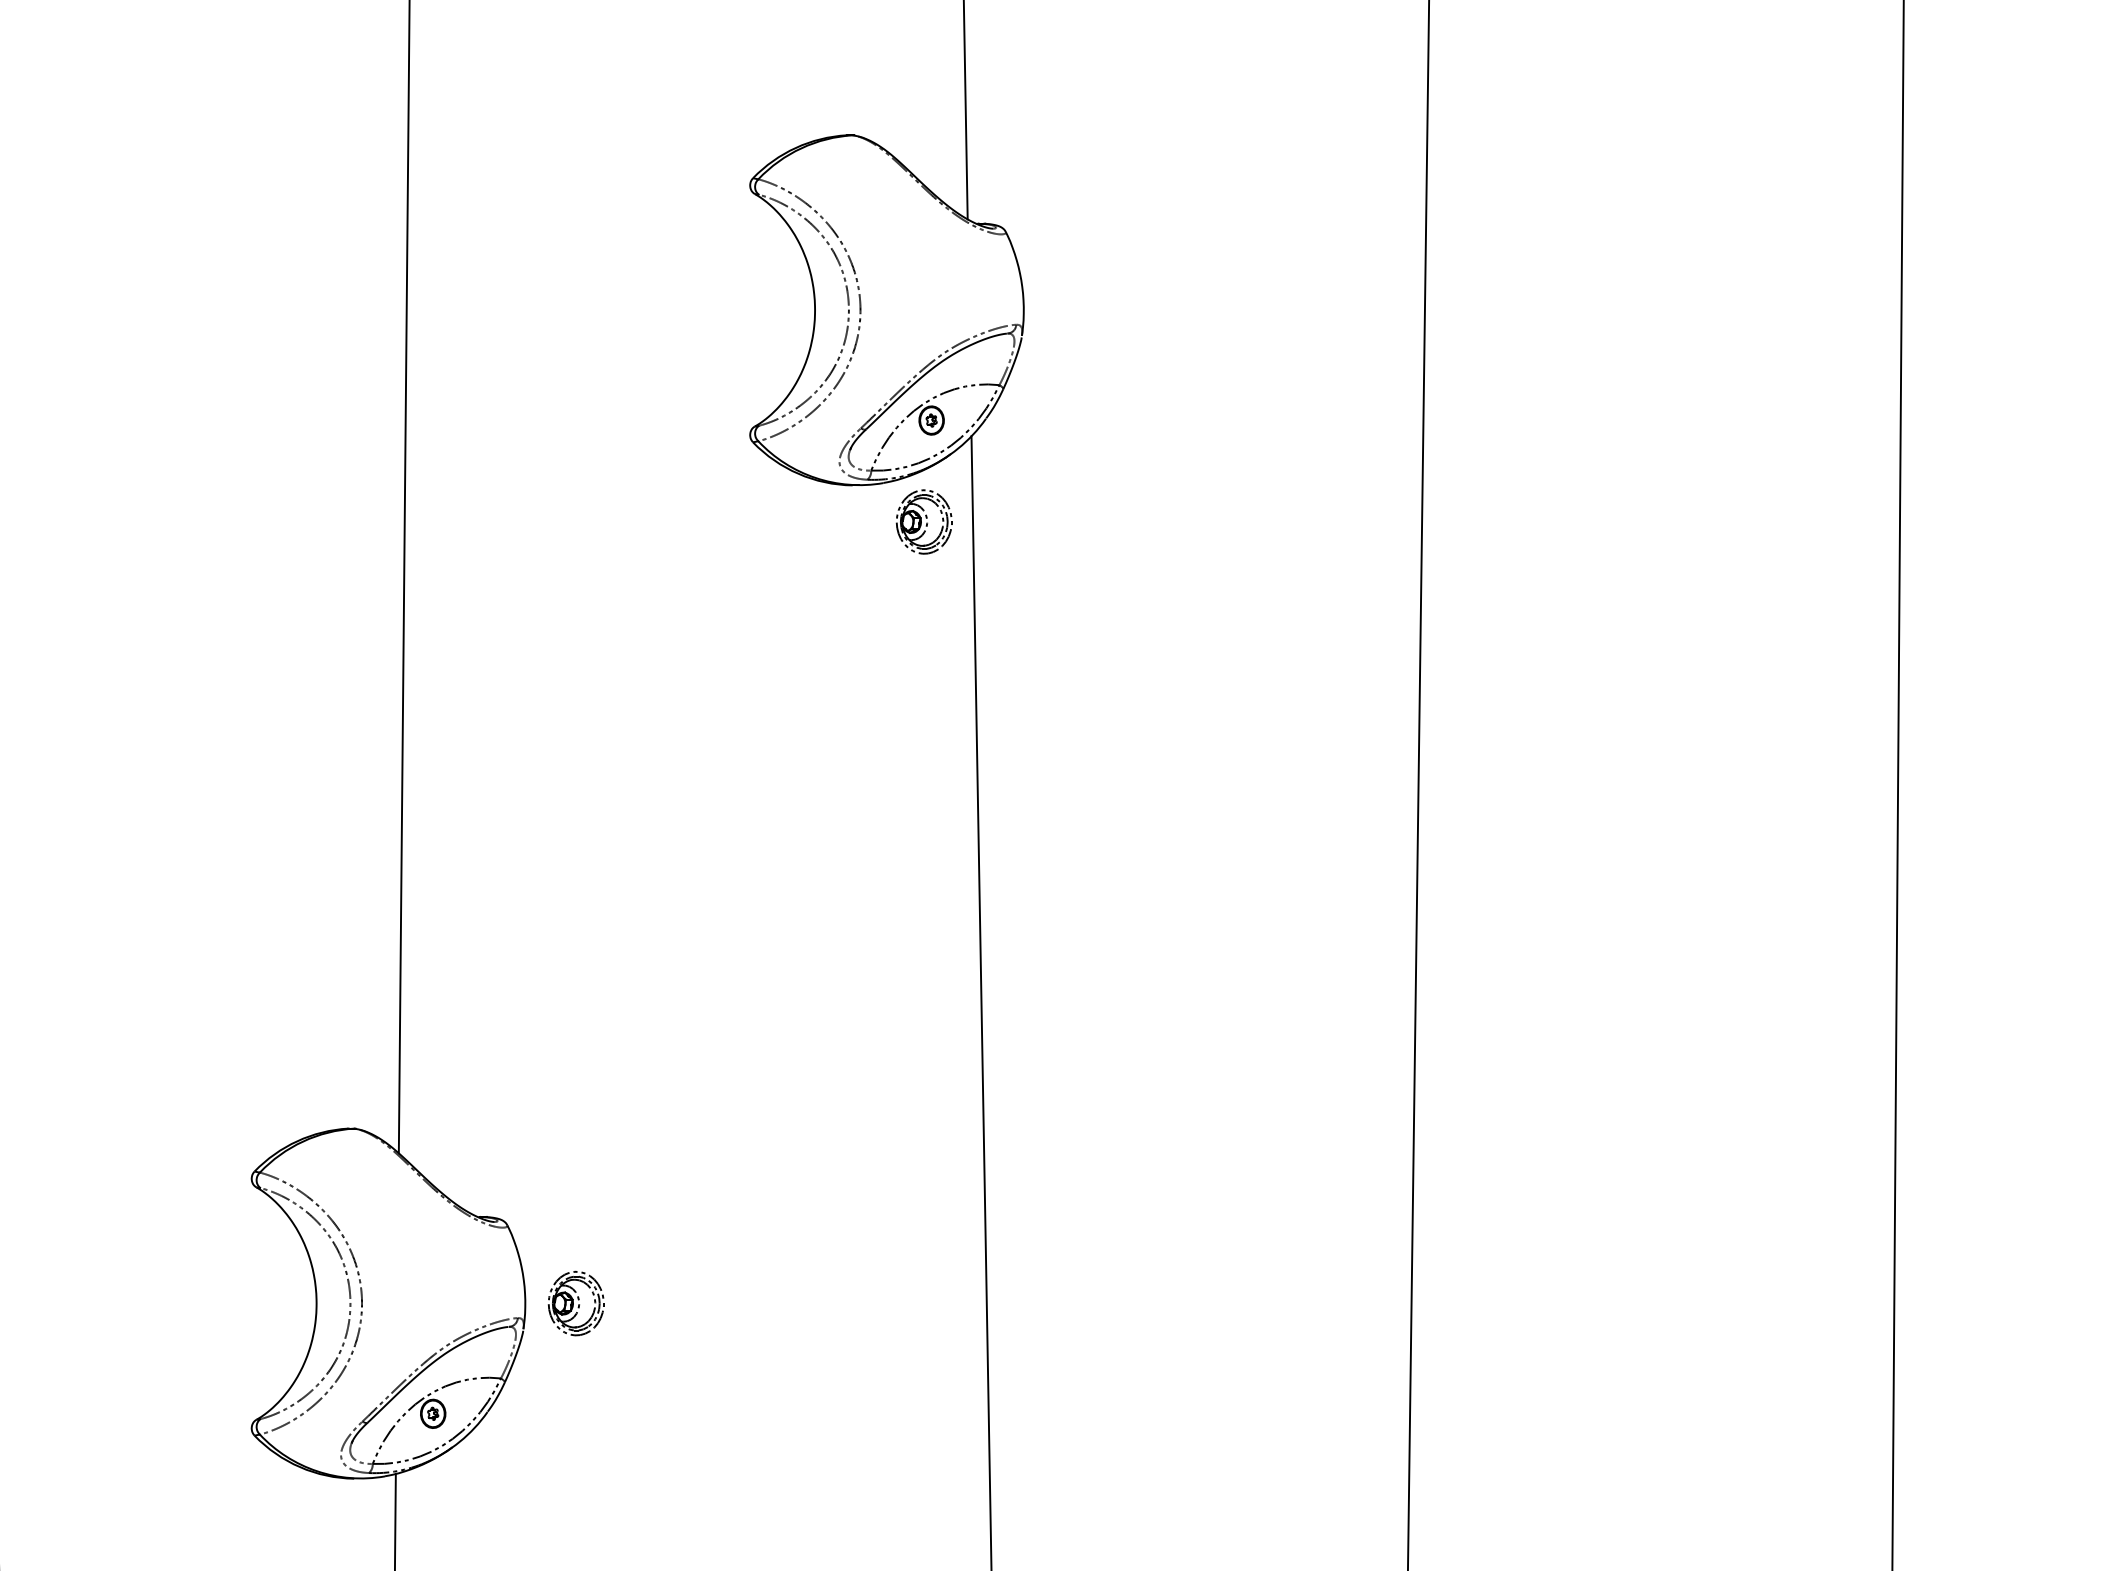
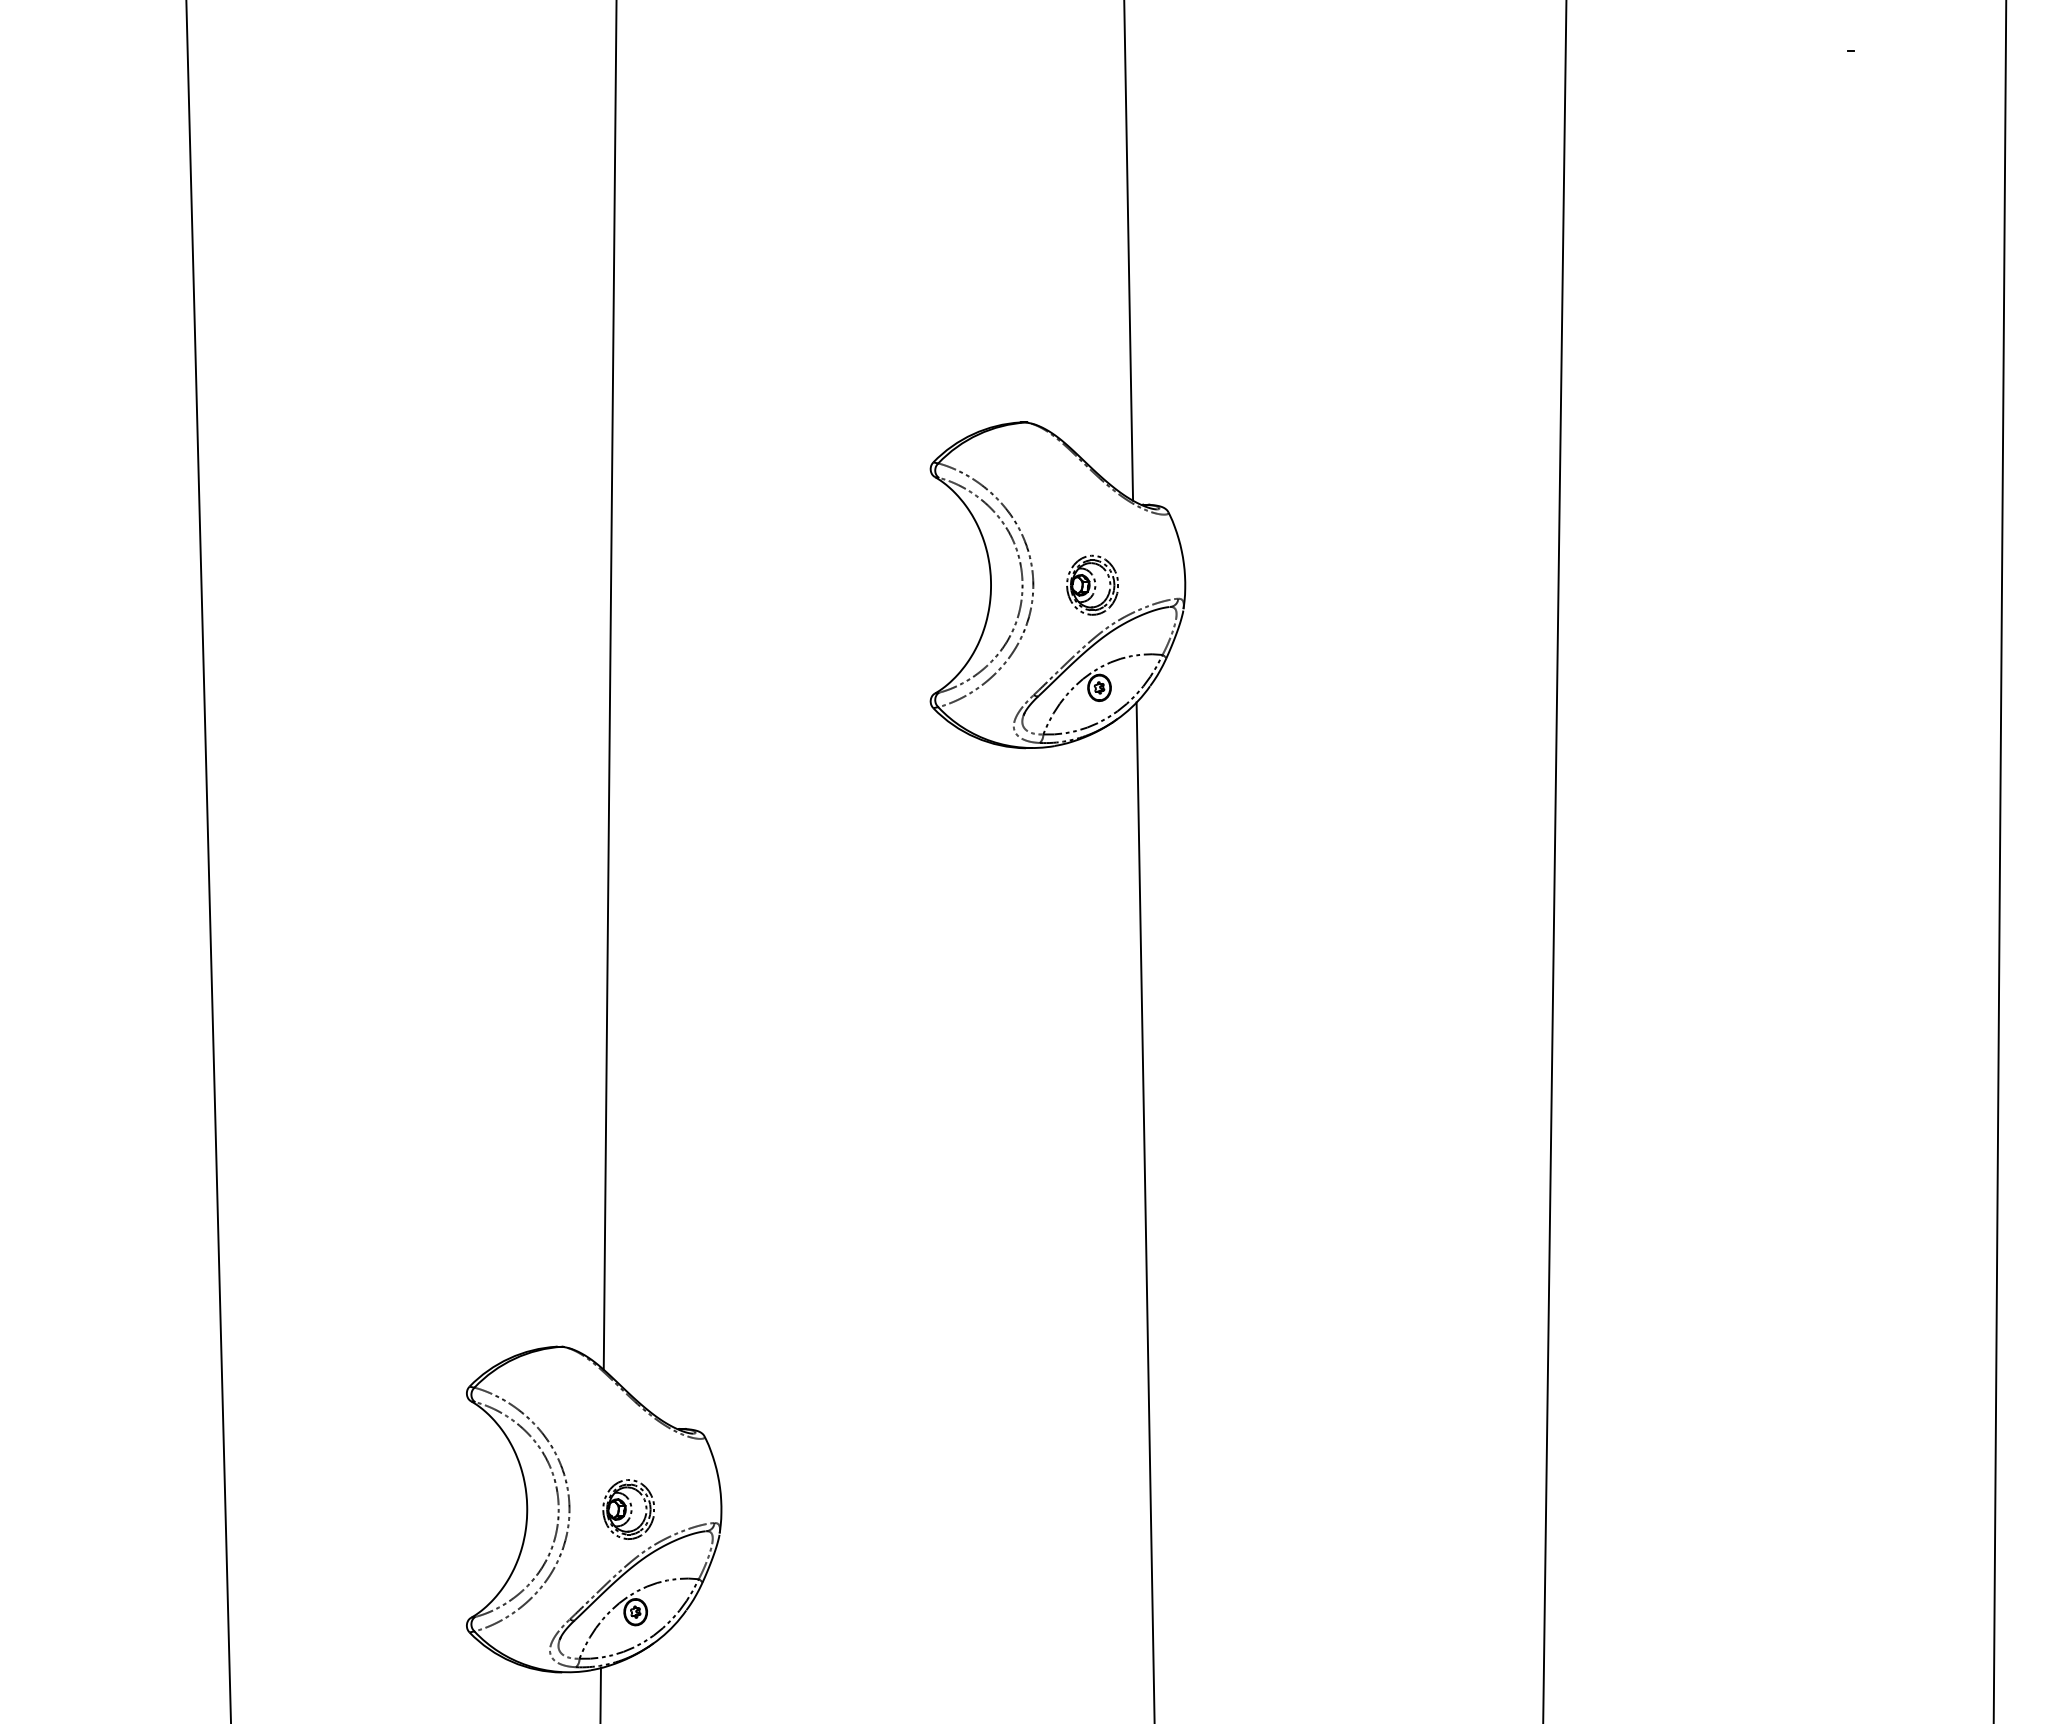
part: (924, 521) -> (1092, 584), moved
part: (575, 1303) -> (628, 1509), moved

